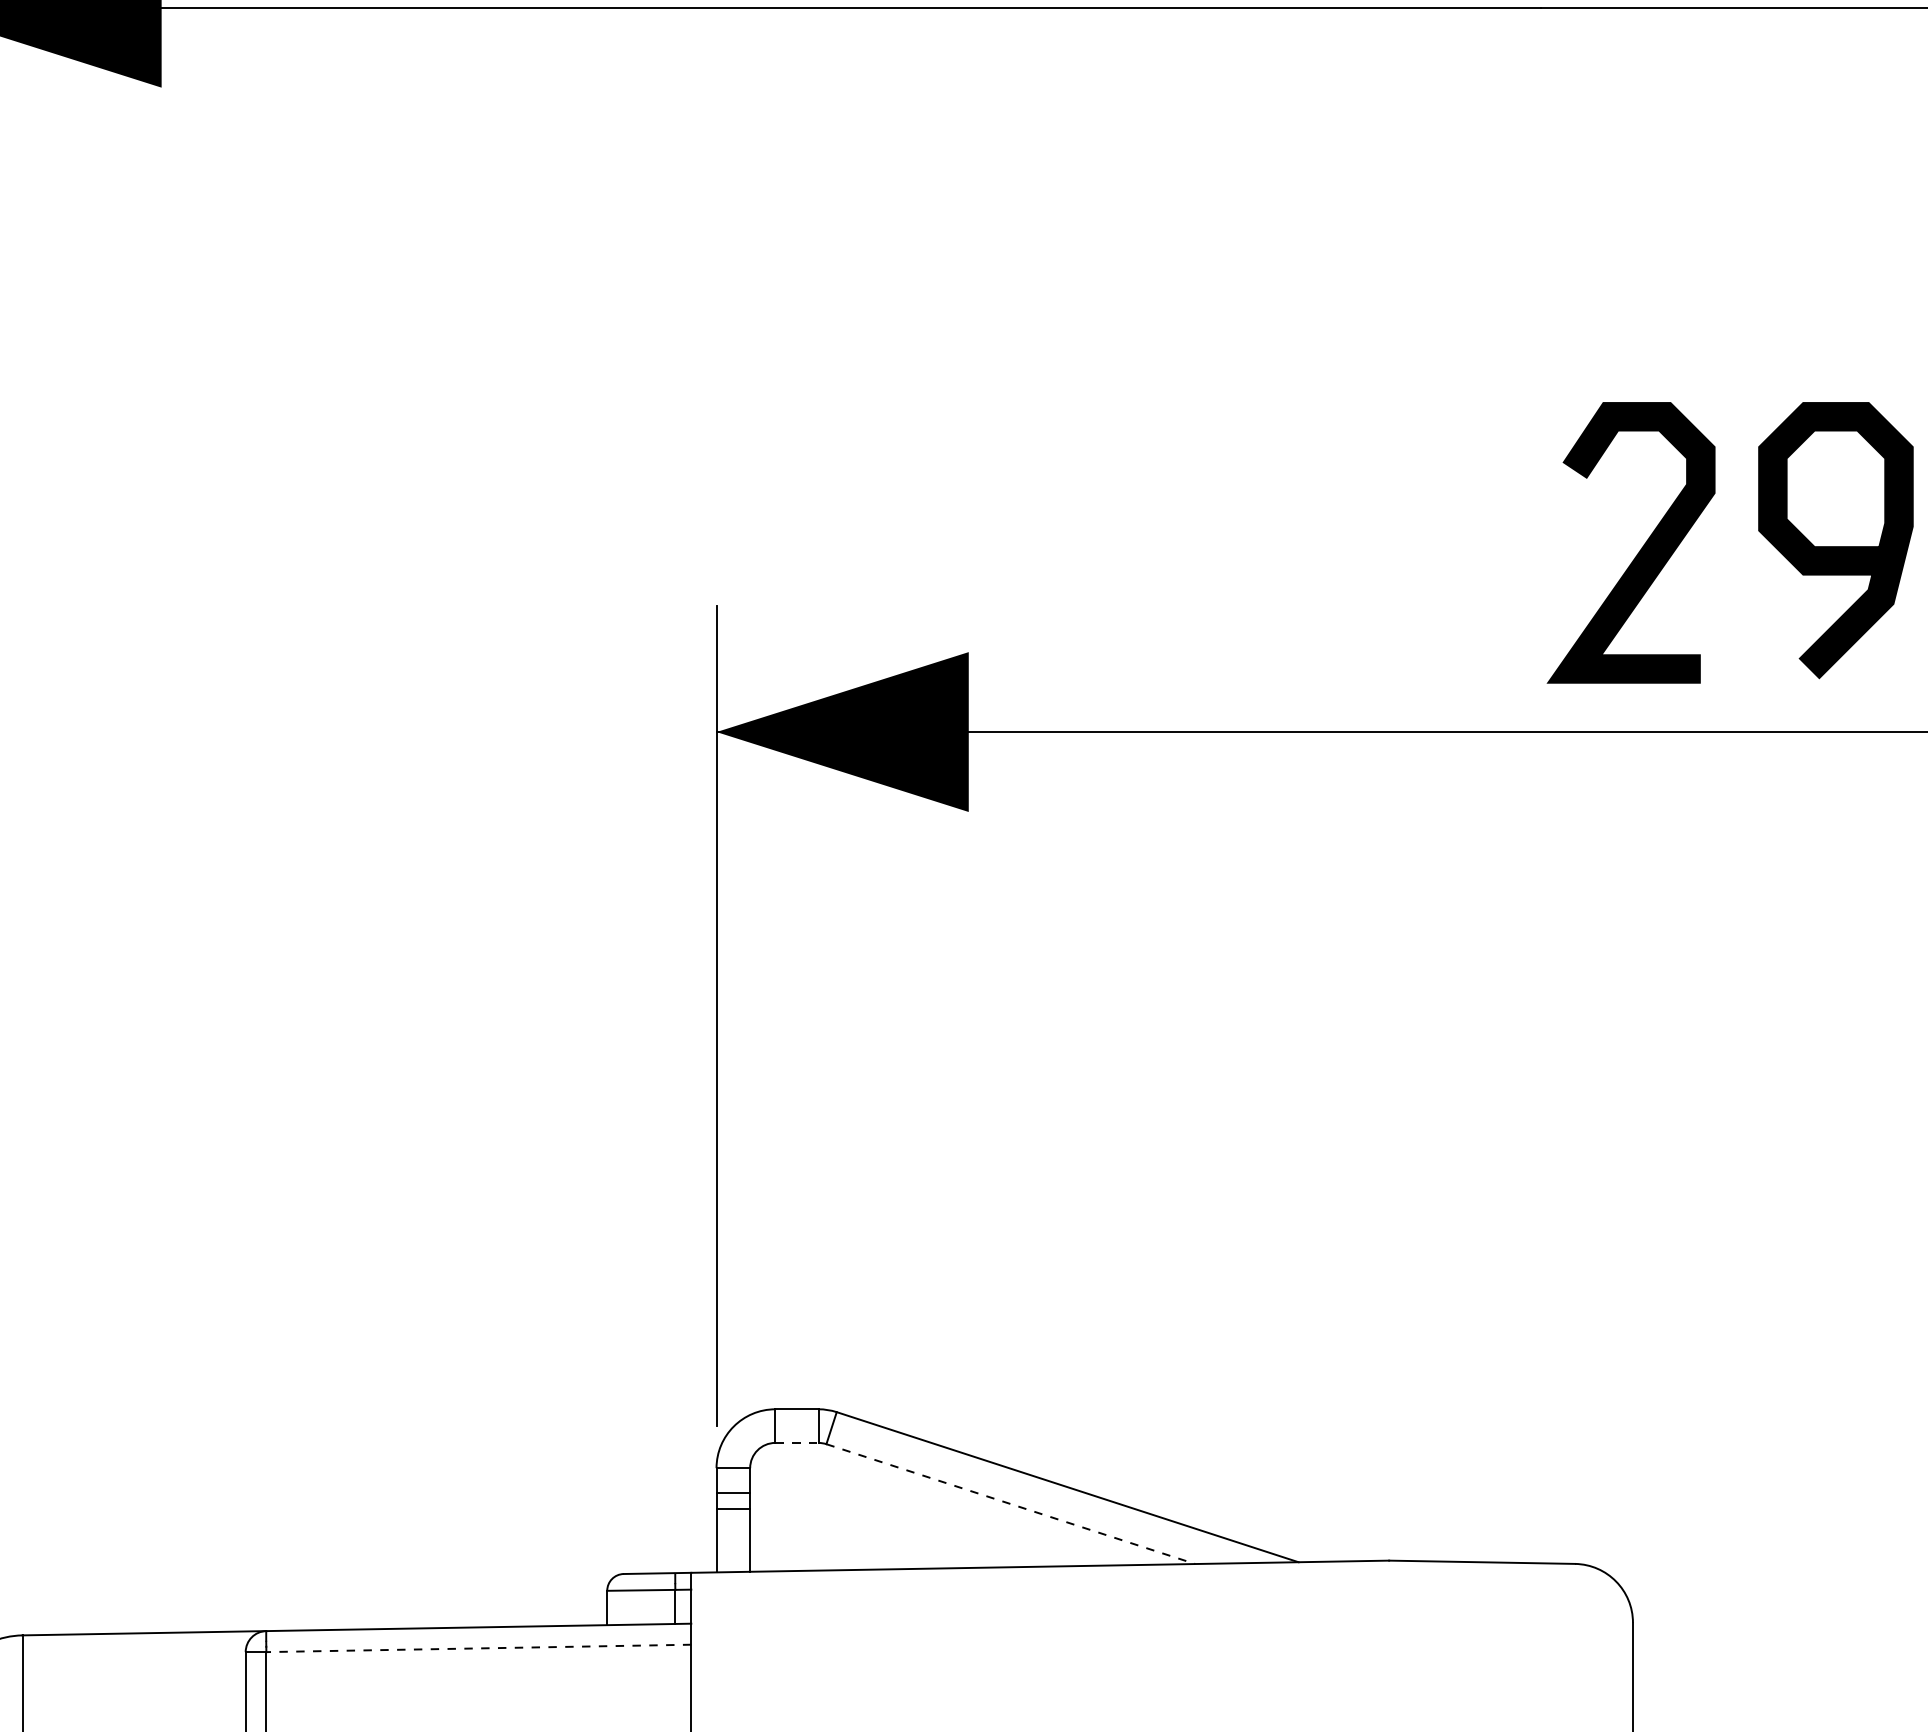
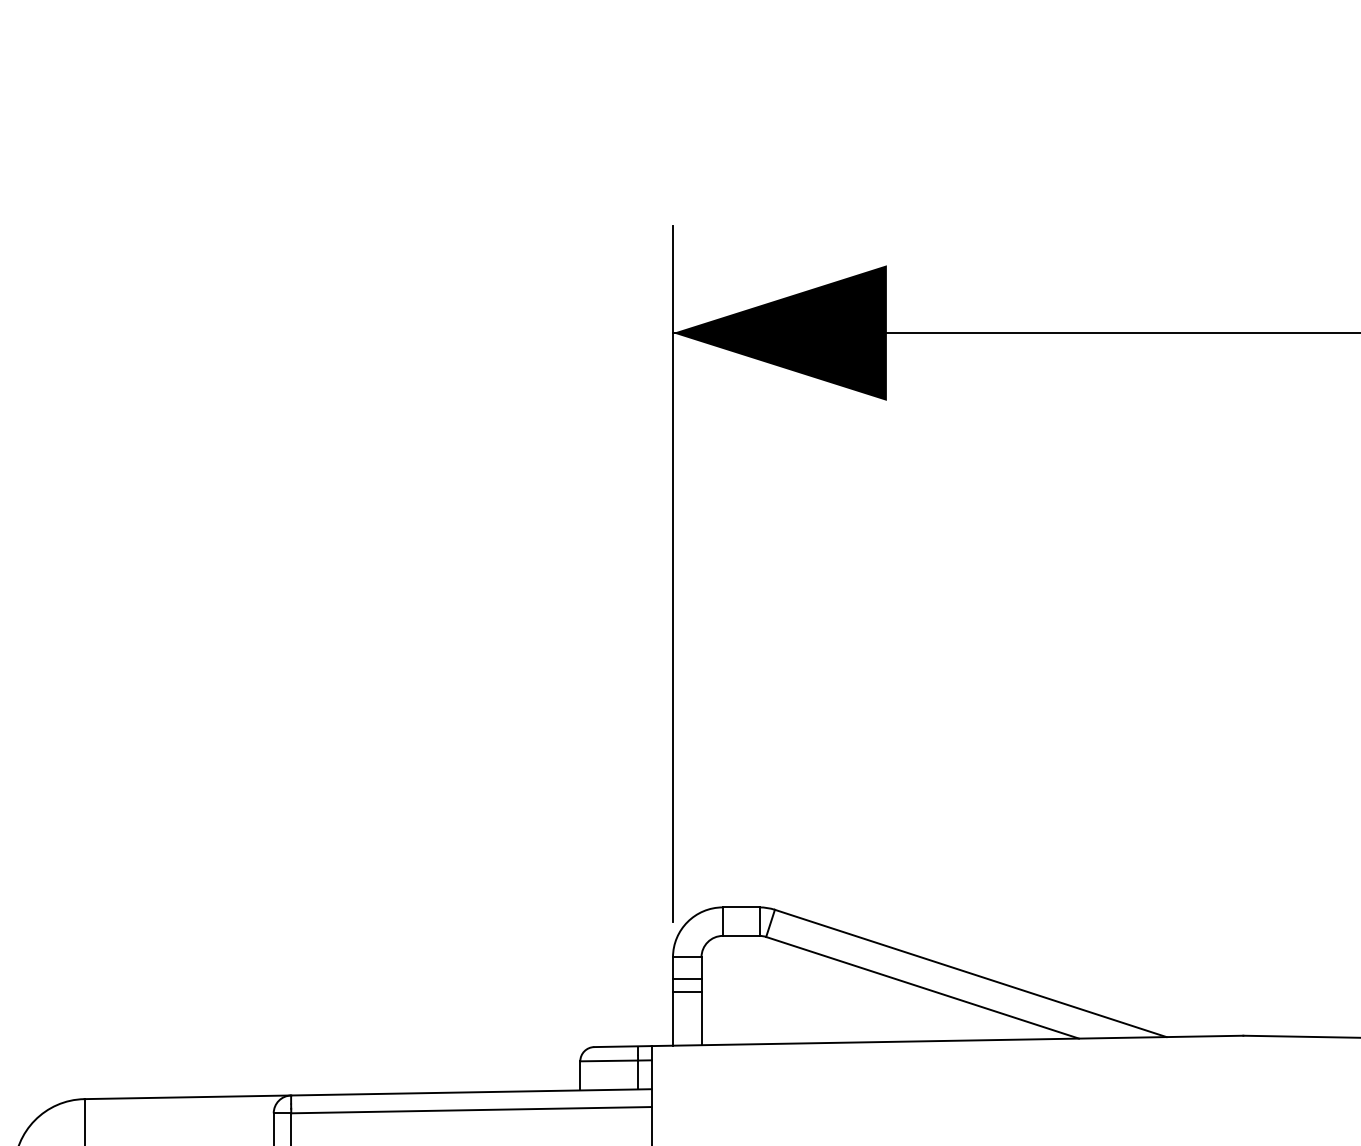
line: (797, 1442) -> (741, 935), dashed -> solid
line: (1010, 1504) -> (922, 988), dashed -> solid
line: (478, 1648) -> (471, 1110), dashed -> solid

